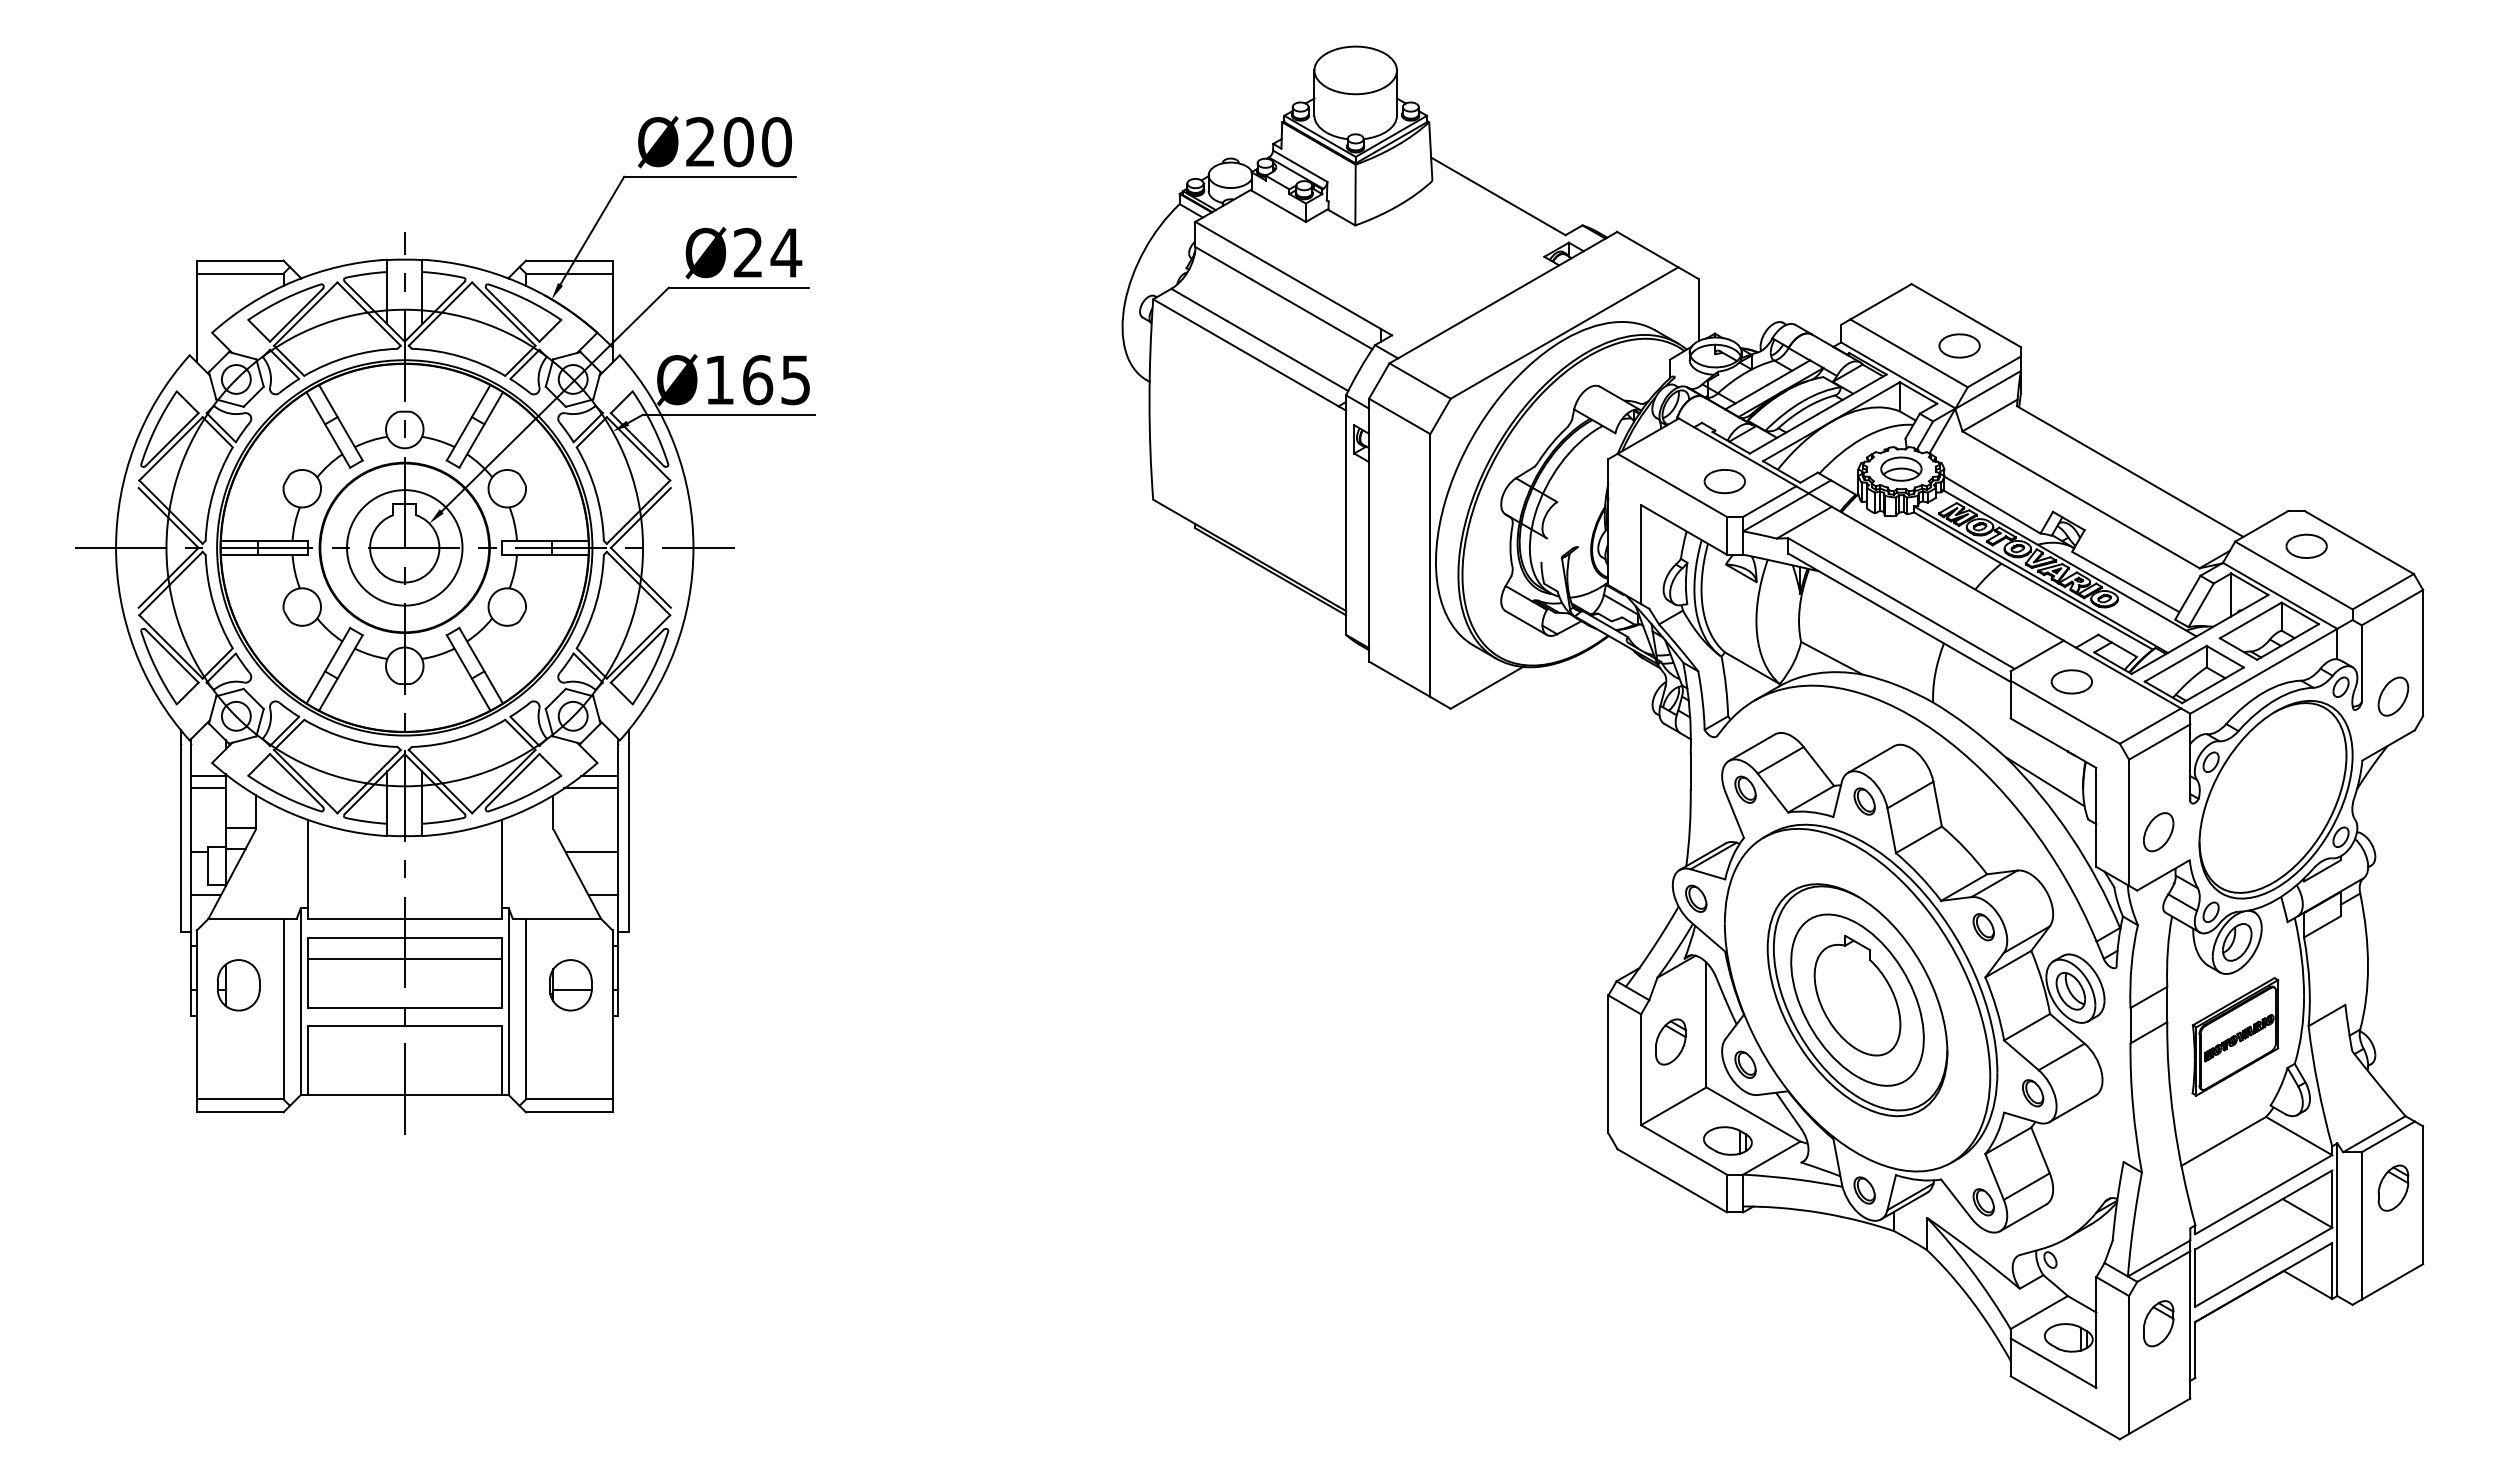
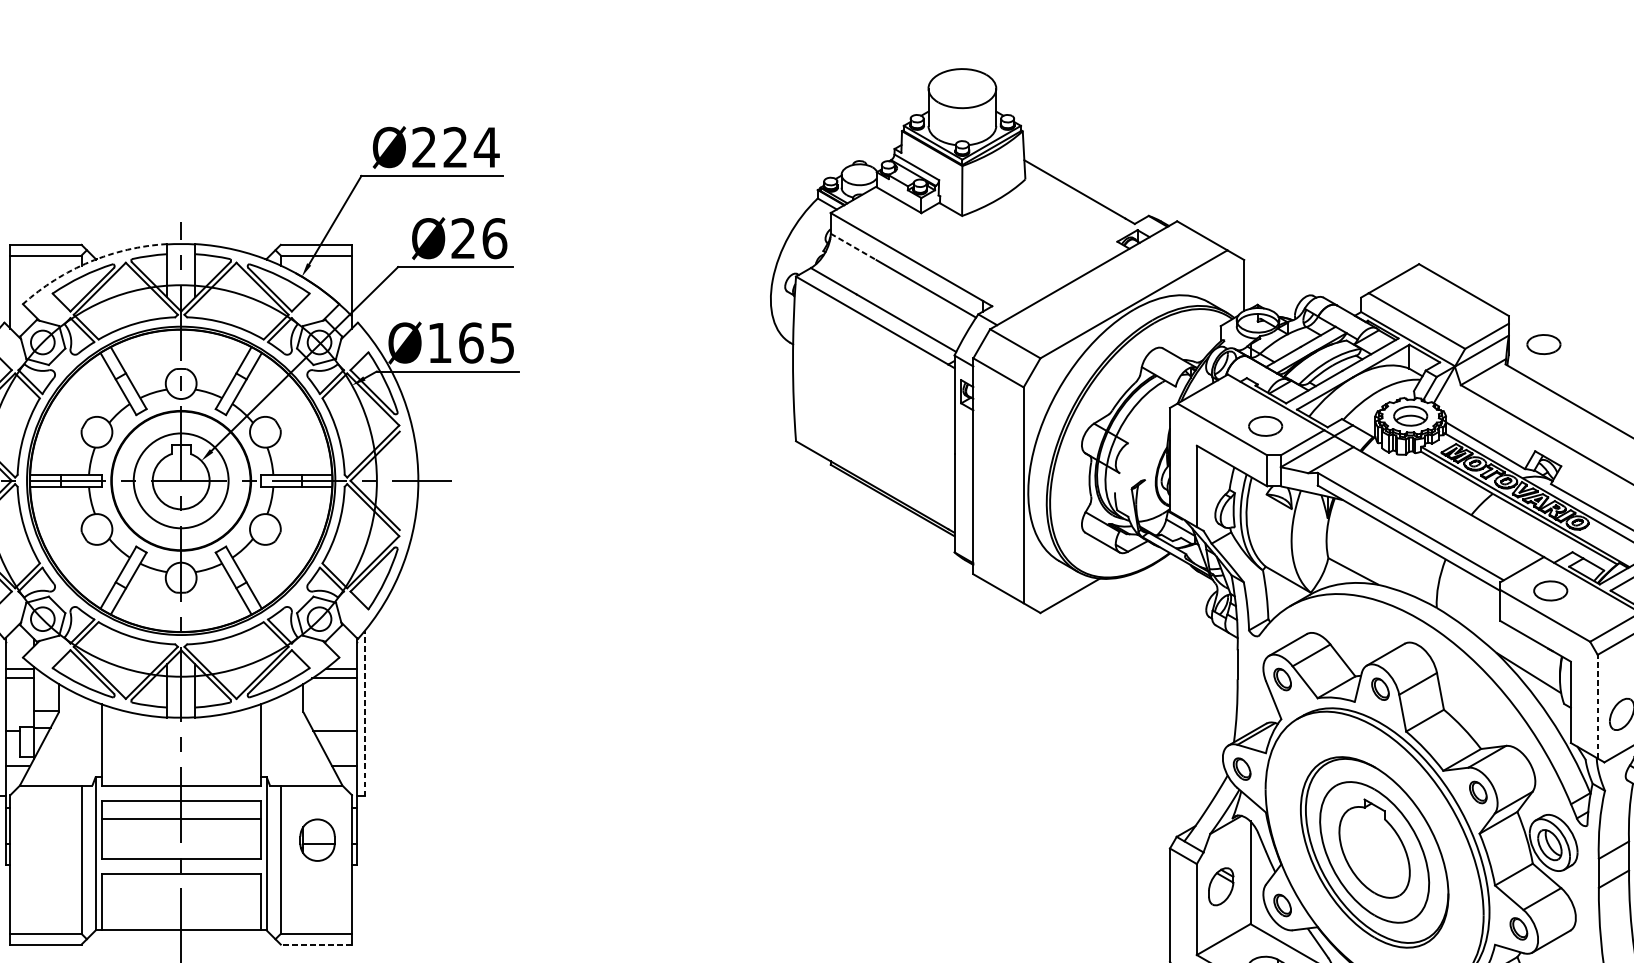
text: (757, 142) -> (470, 147), Ø200 -> Ø224
text: (786, 252) -> (494, 238), Ø24 -> Ø26
line: (1223, 263) -> (853, 247), solid -> dashed
arc: (293, 281) -> (89, 262), solid -> dashed
part: (1959, 345) -> (1543, 344), moved
line: (2129, 822) -> (1598, 706), solid -> dashed
line: (628, 831) -> (364, 713), solid -> dashed
part: (238, 985) -> (44, 840), removed
line: (568, 1112) -> (315, 944), solid -> dashed

